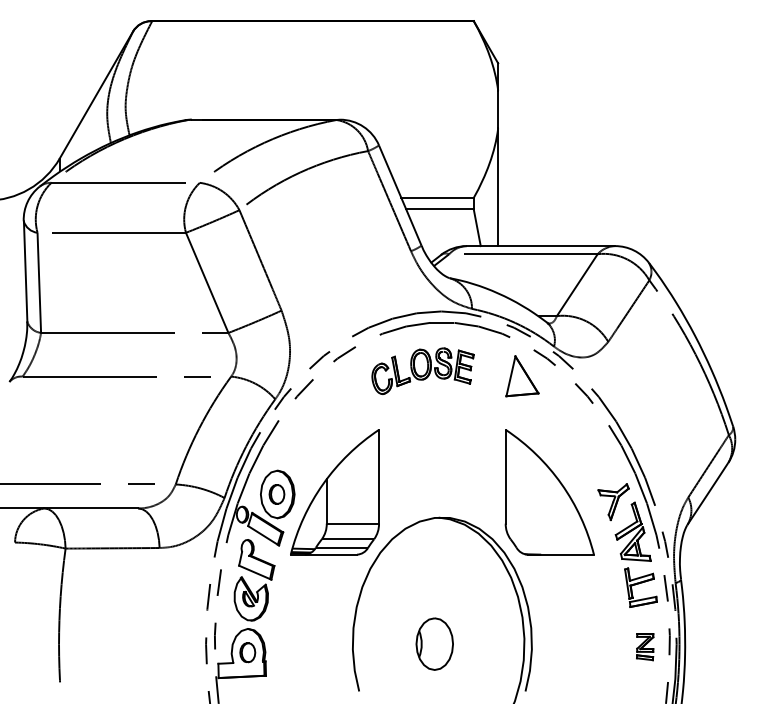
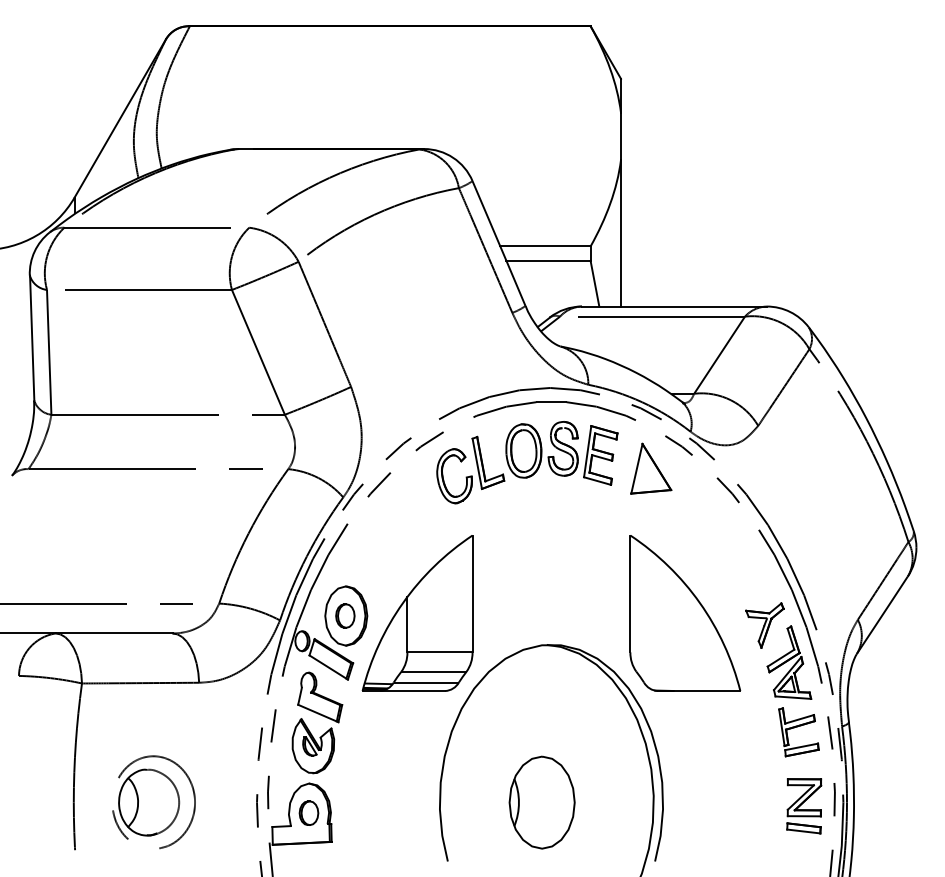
part: (422, 370) -> (526, 461), size x1.43
part: (123, 643) -> (154, 801), added
part: (434, 643) -> (541, 801), size x1.43
part: (644, 646) -> (803, 805), size x1.67

